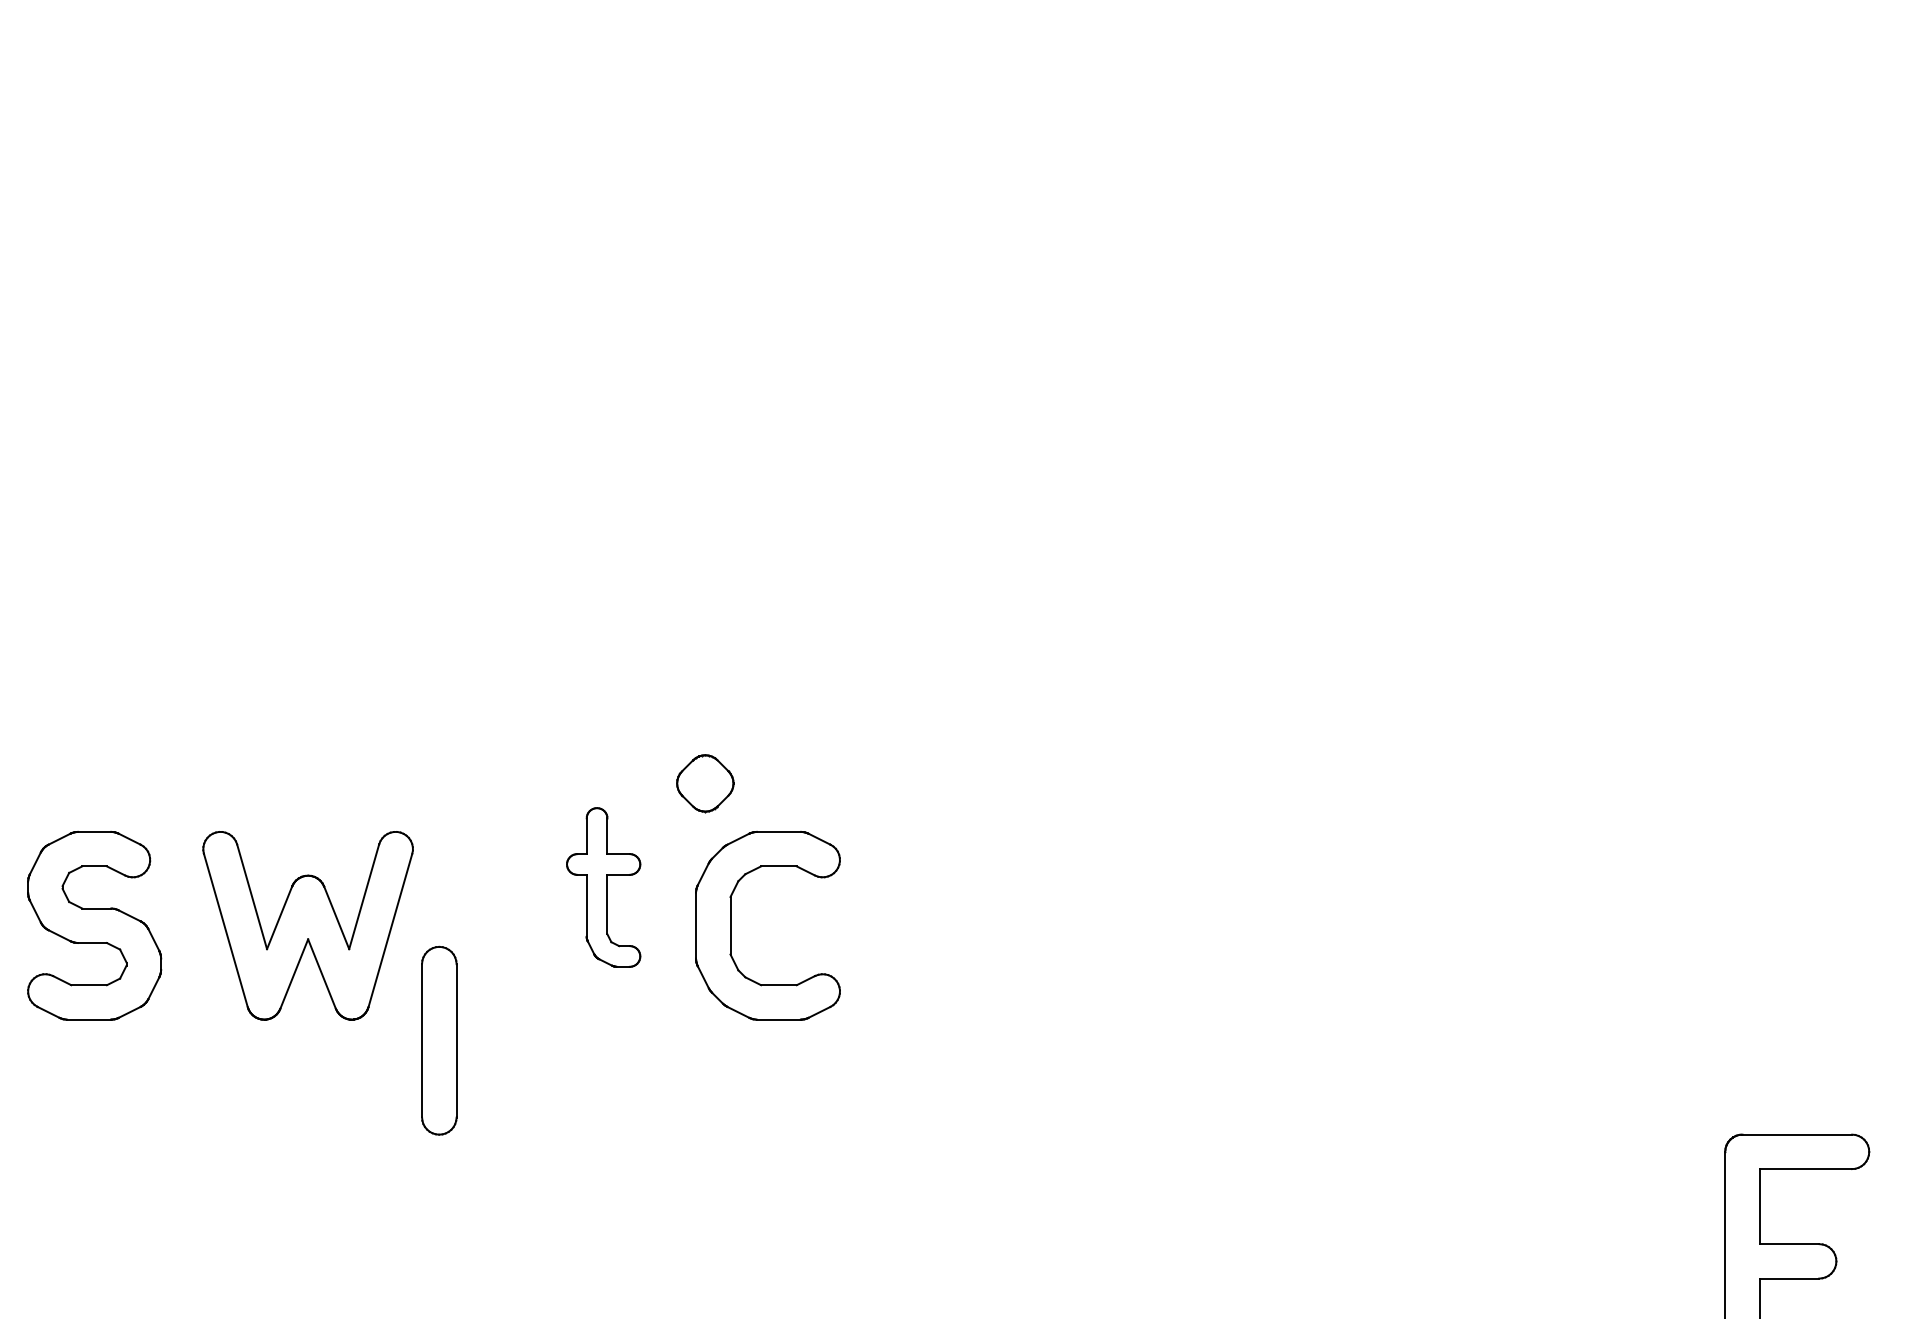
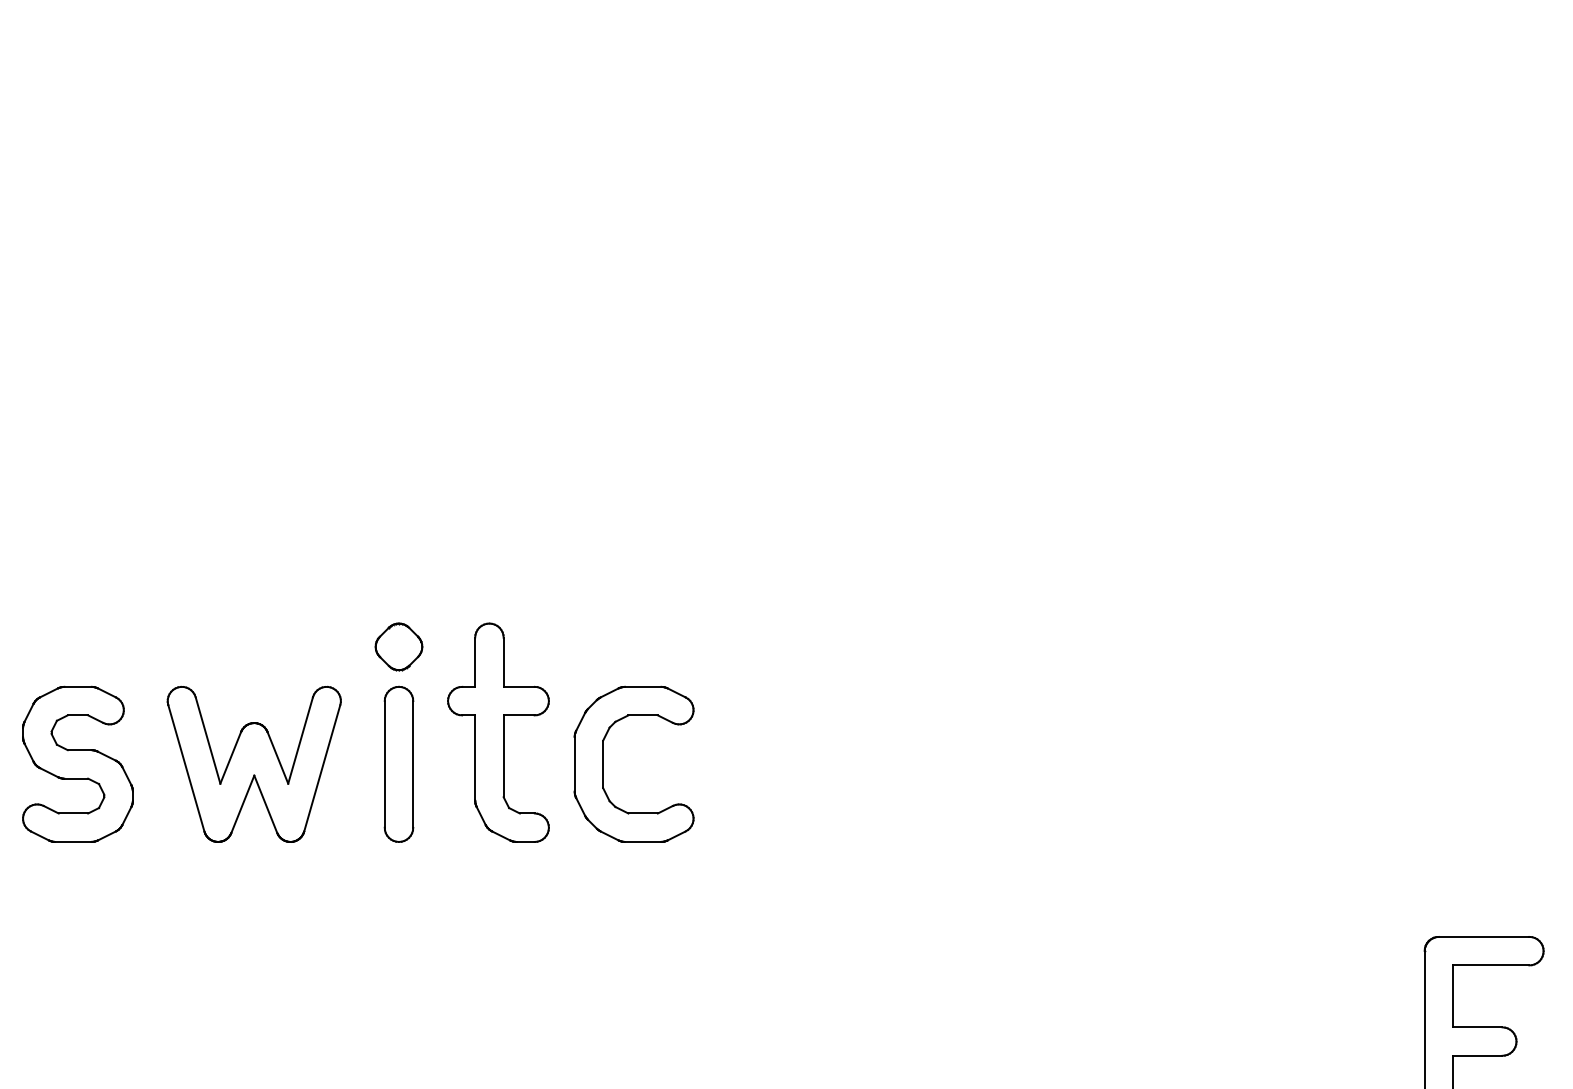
part: (705, 783) -> (399, 646), moved
part: (603, 887) -> (498, 732), size x1.67
part: (439, 1040) -> (399, 764), moved

